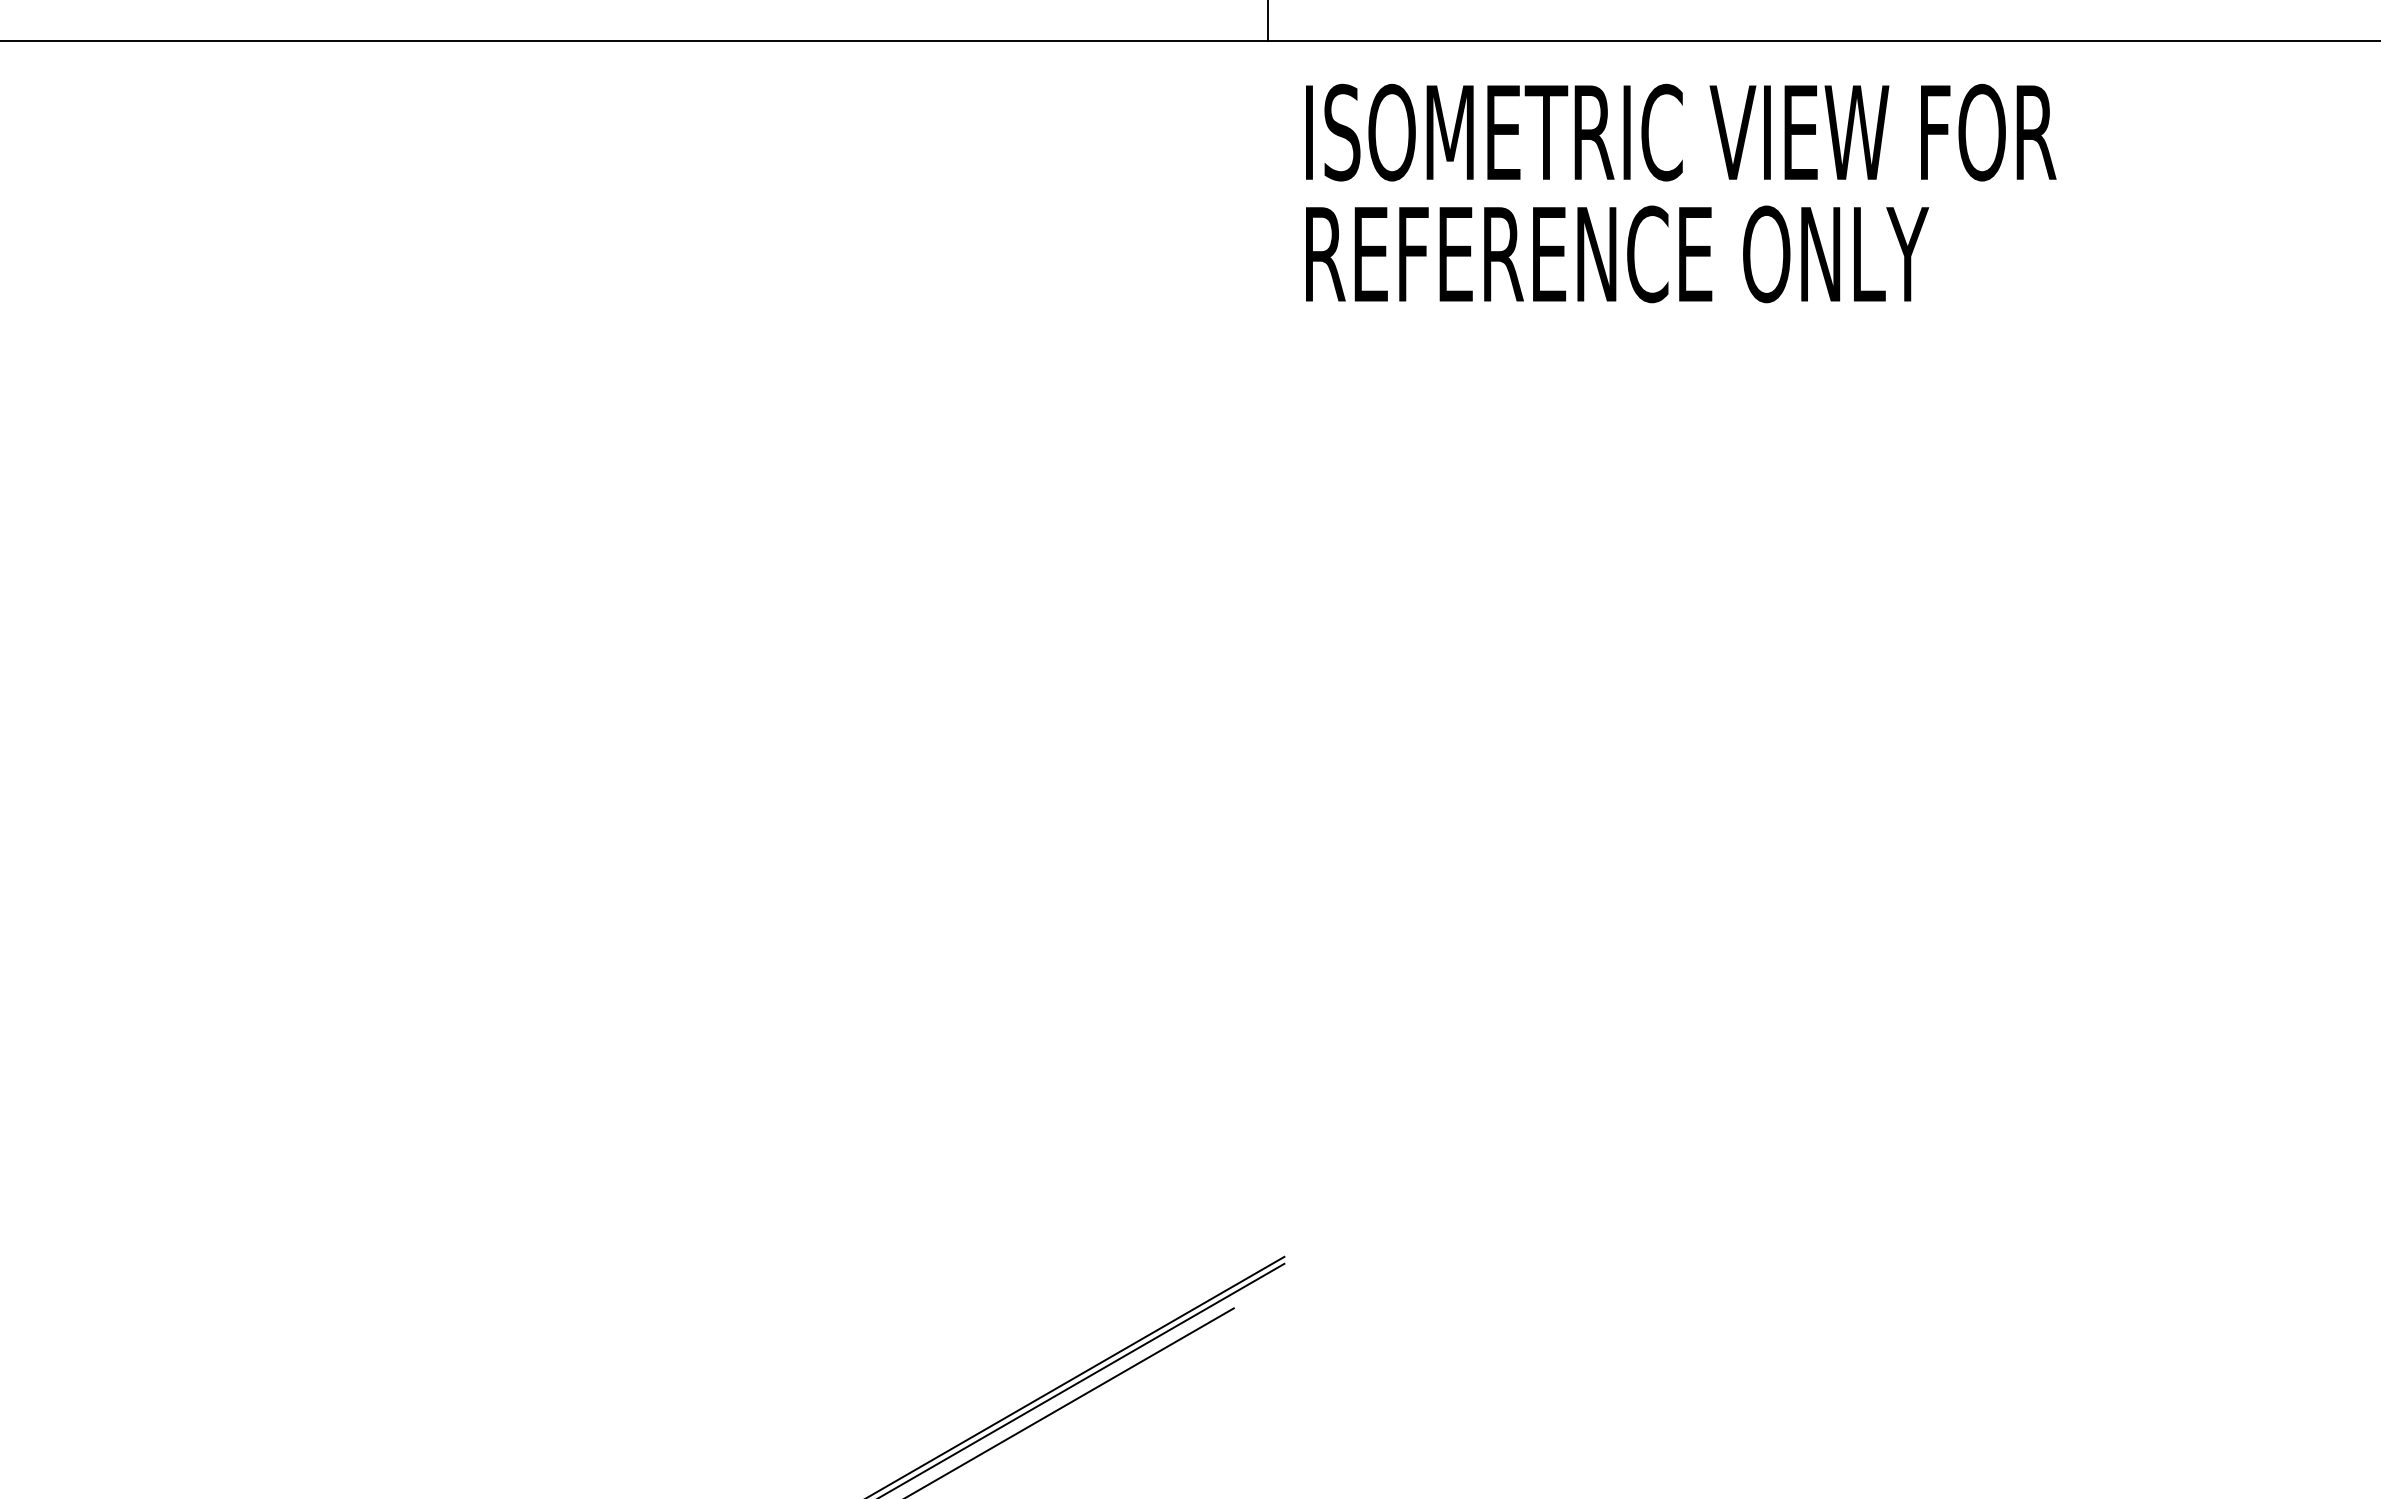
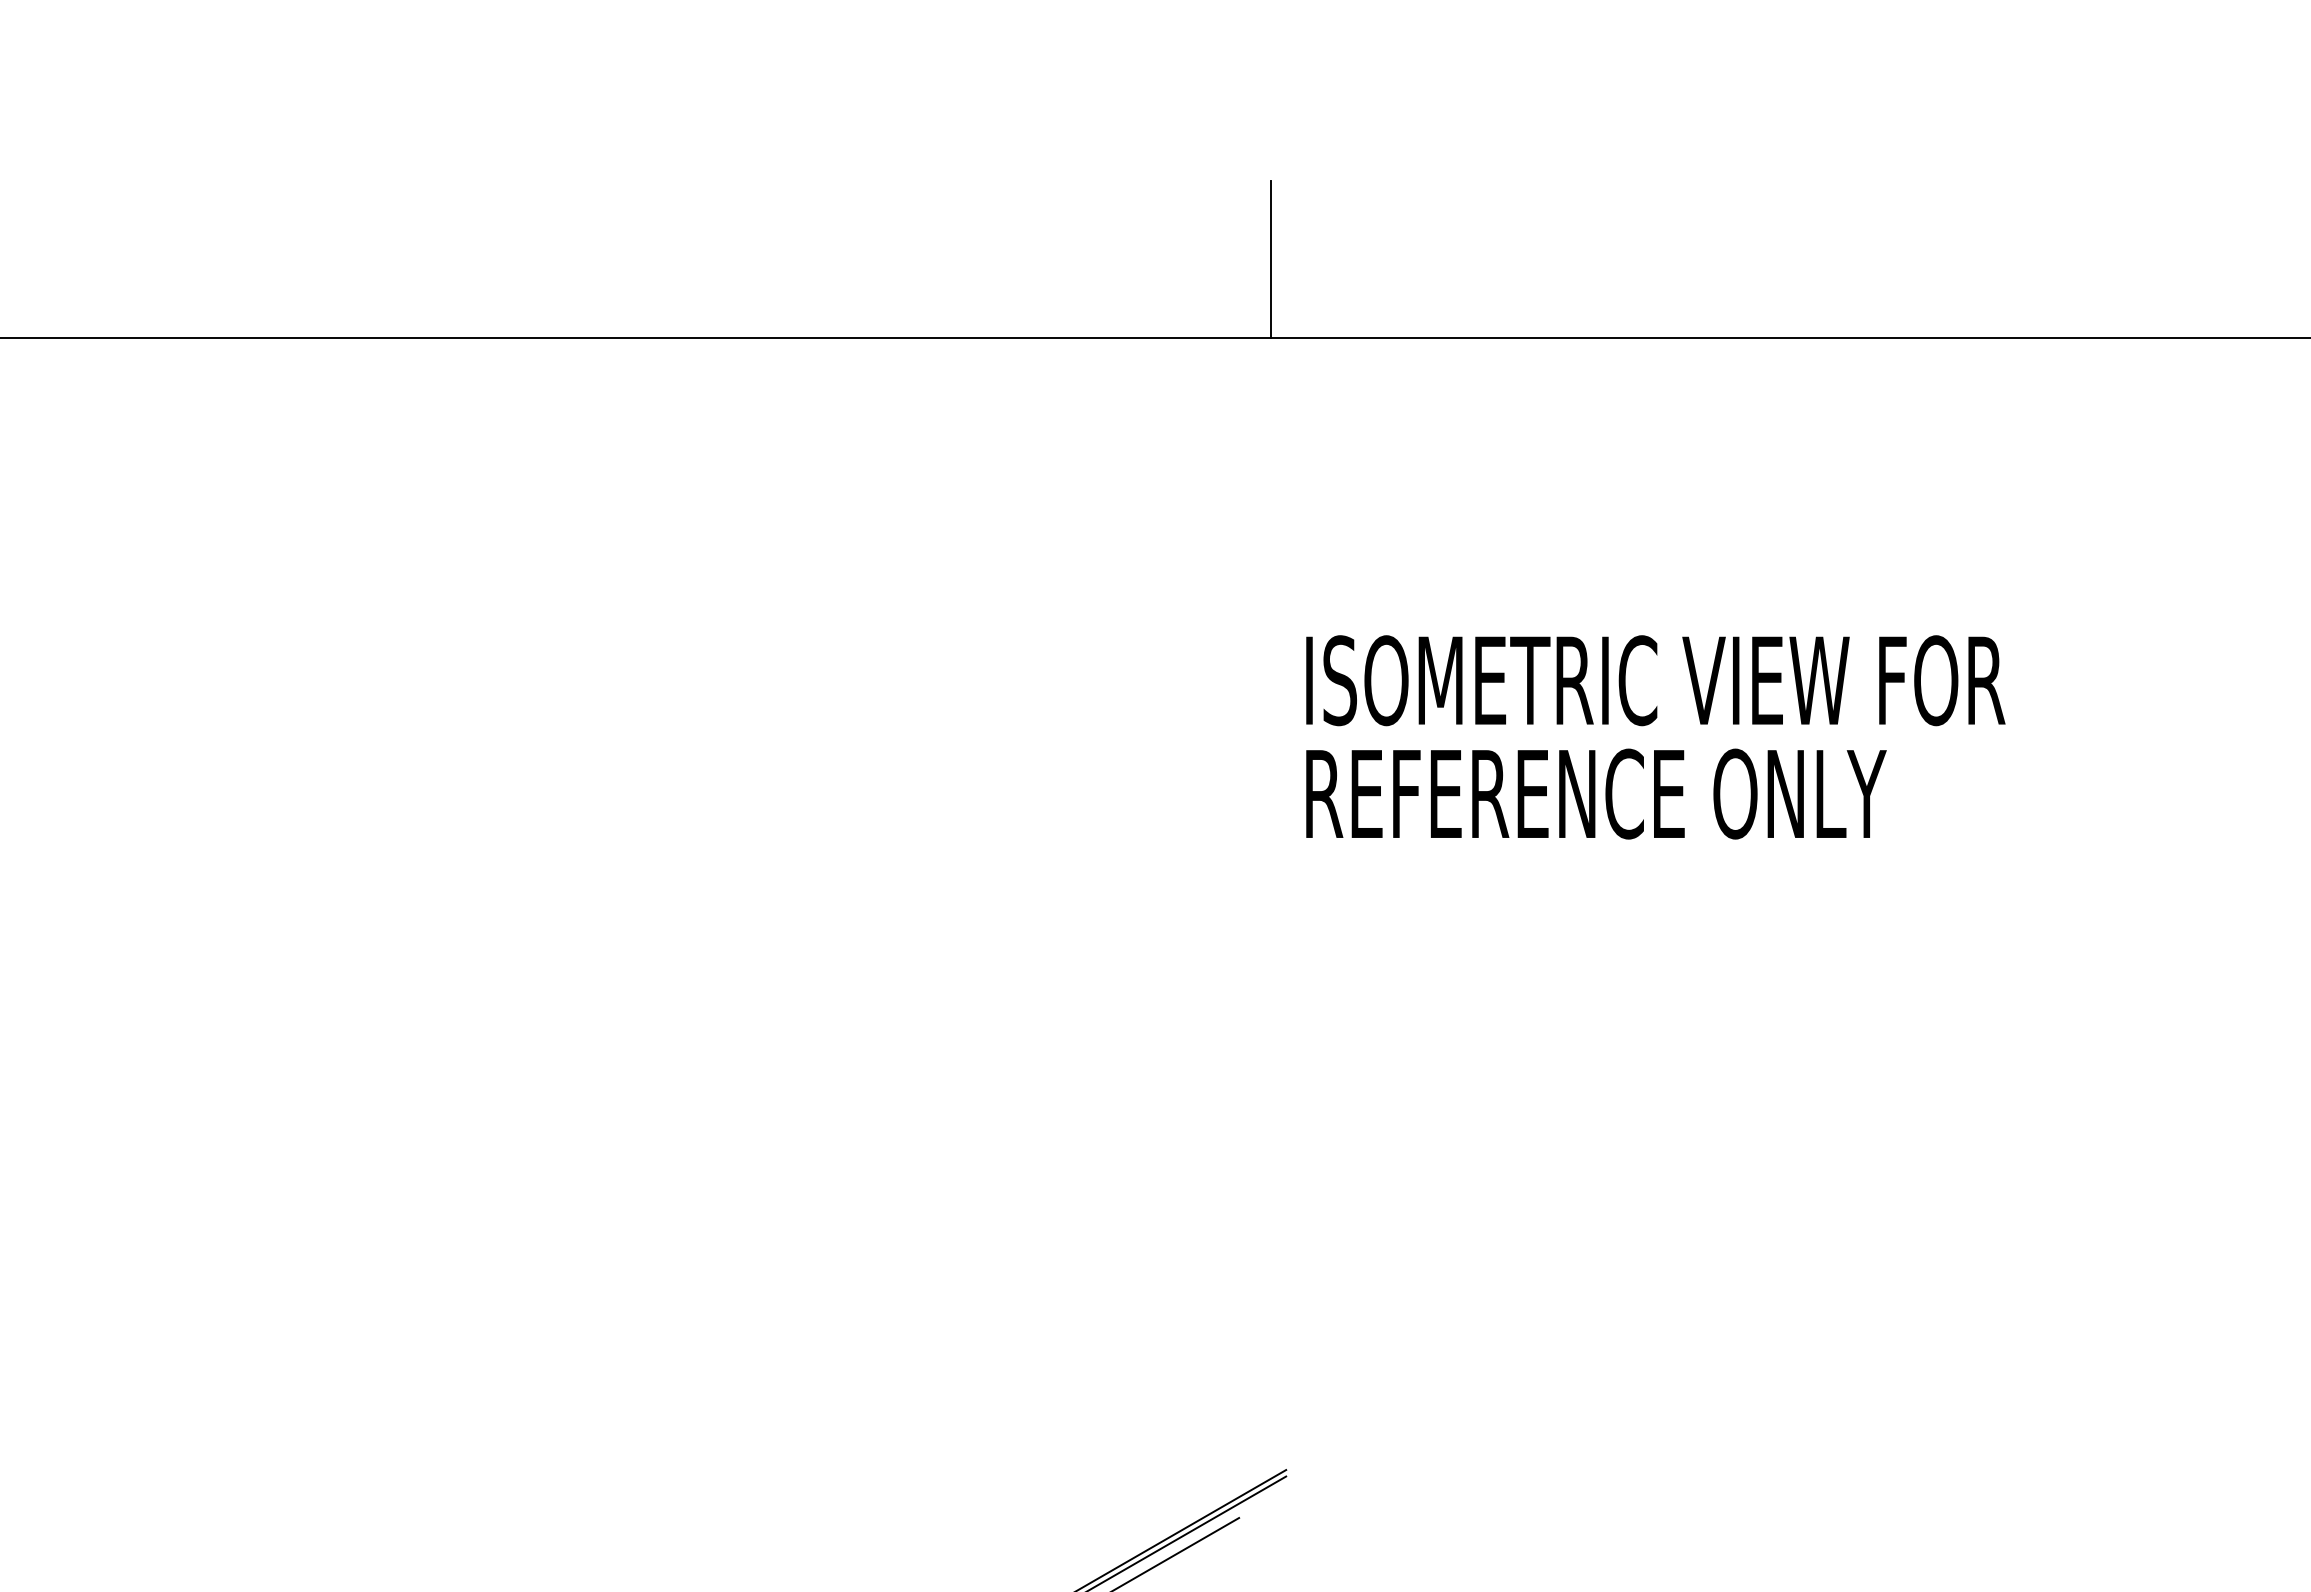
text: (1680, 193) -> (1655, 737), moved

